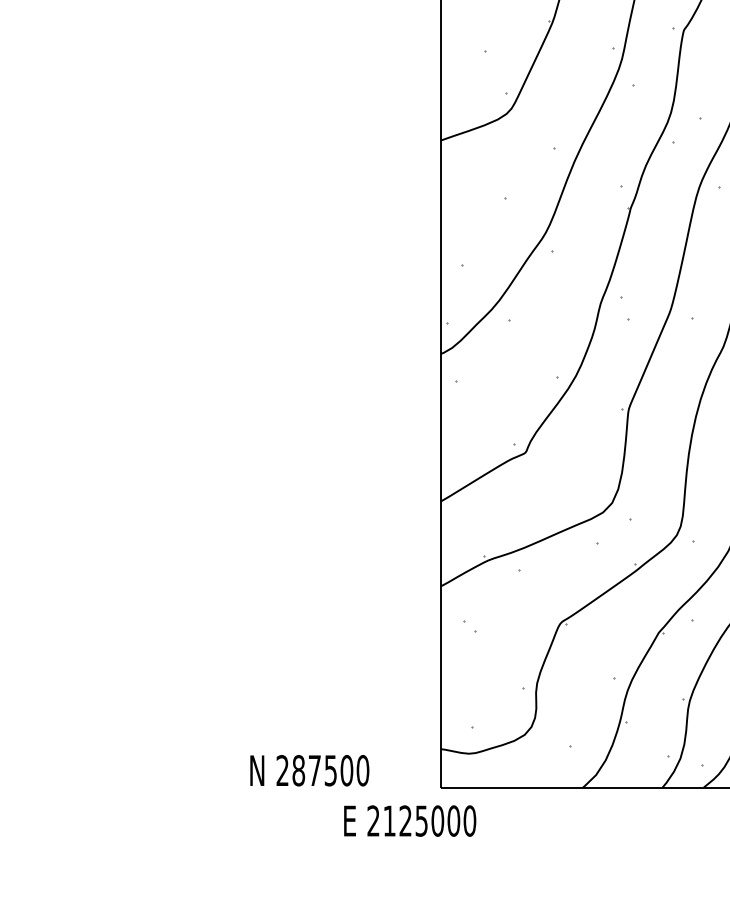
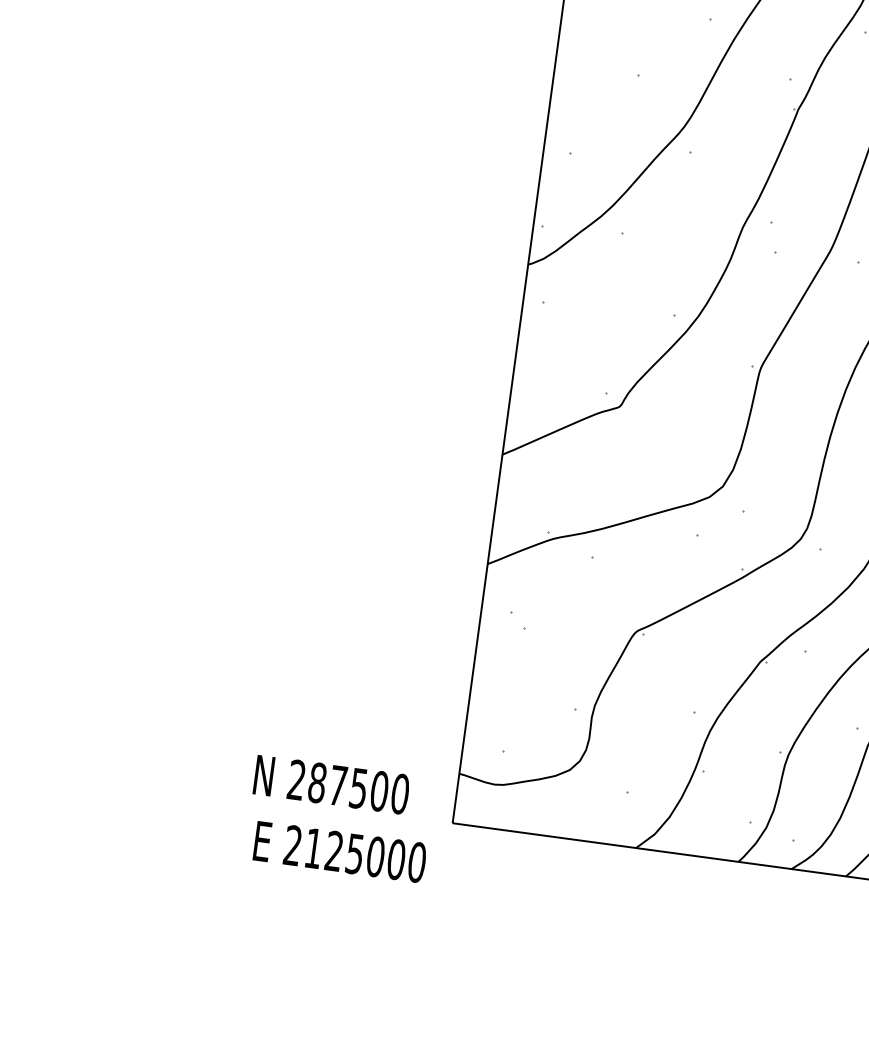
text: (309, 770) -> (331, 784), moved
text: (410, 820) -> (340, 851), moved

